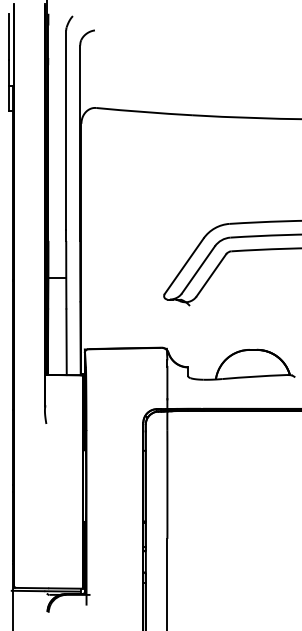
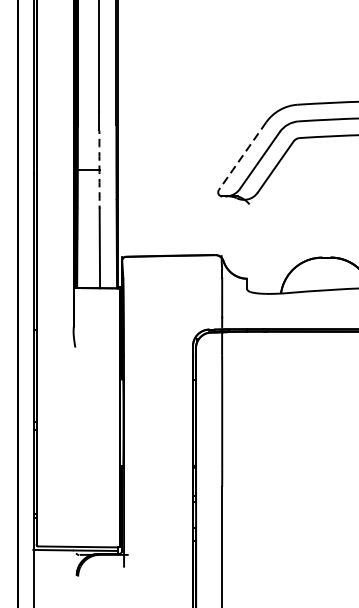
line: (184, 266) -> (242, 156), solid -> dashed
arc: (66, 275) -> (99, 167), solid -> dashed

